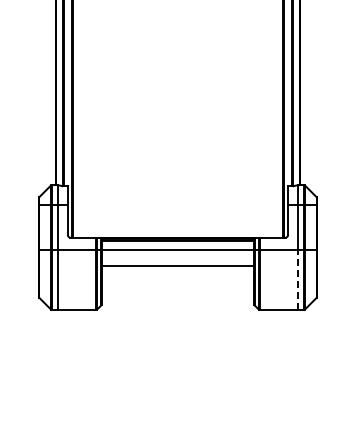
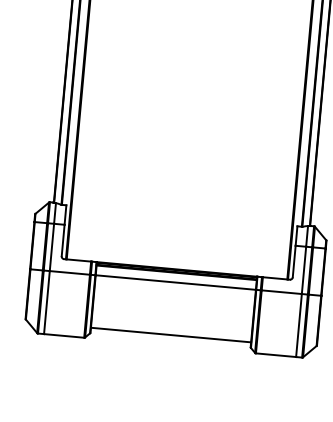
line: (177, 266) -> (170, 335), moved
line: (298, 279) -> (299, 324), dashed -> solid

